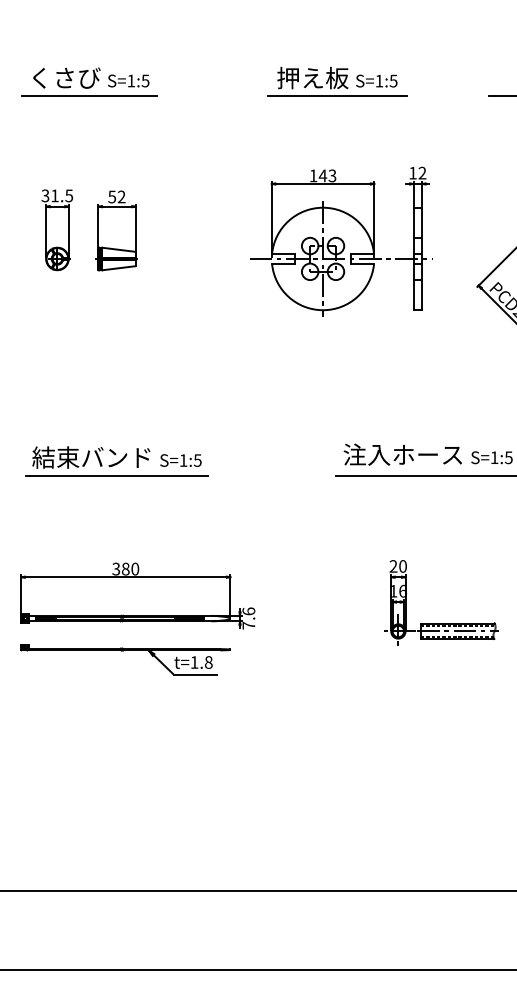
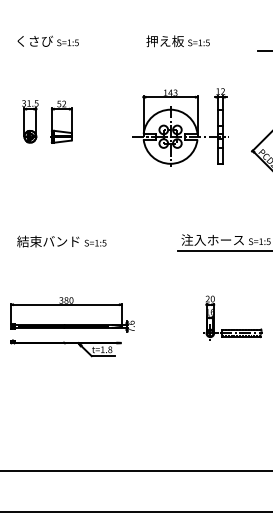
line: (87, 95) -> (46, 50), removed
line: (336, 95) -> (177, 50), removed
line: (116, 476) -> (61, 251), removed

